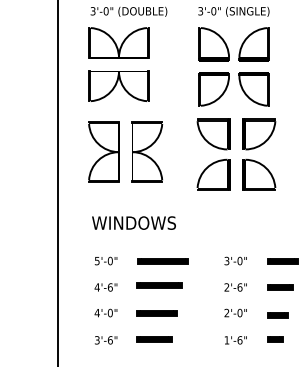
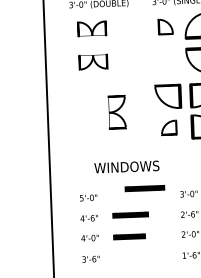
part: (118, 42) -> (91, 28), size x0.6
part: (213, 44) -> (165, 27), size x0.6
part: (118, 85) -> (92, 61), size x0.6
part: (213, 89) -> (166, 62), removed
part: (103, 151) -> (83, 113), removed
part: (147, 151) -> (117, 111), size x0.7
part: (213, 174) -> (169, 127), size x0.6
text: (133, 222) -> (126, 166), moved
part: (162, 261) -> (144, 188), moved
part: (154, 339) -> (128, 257), removed

